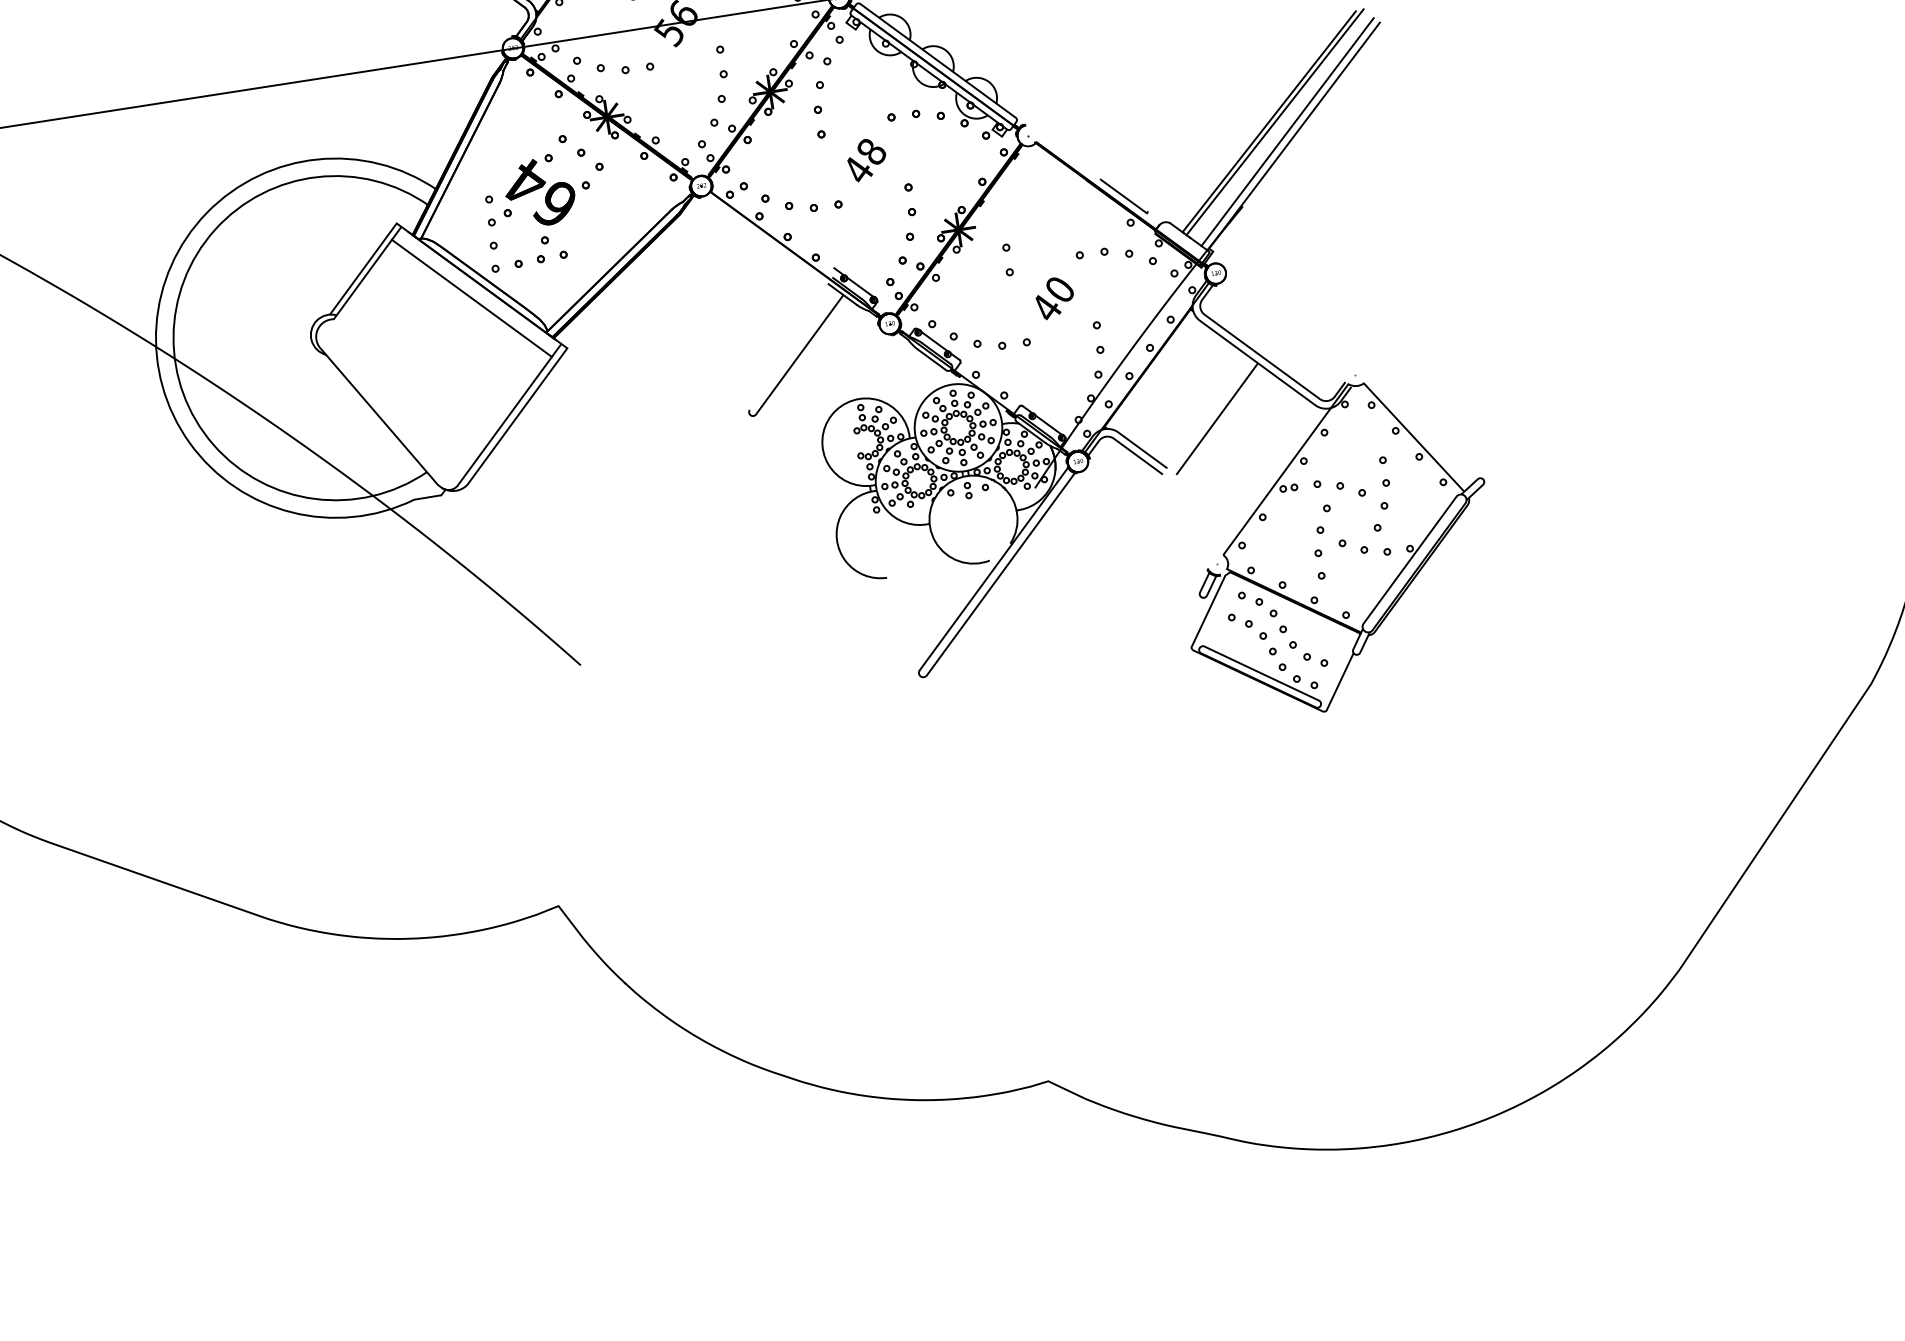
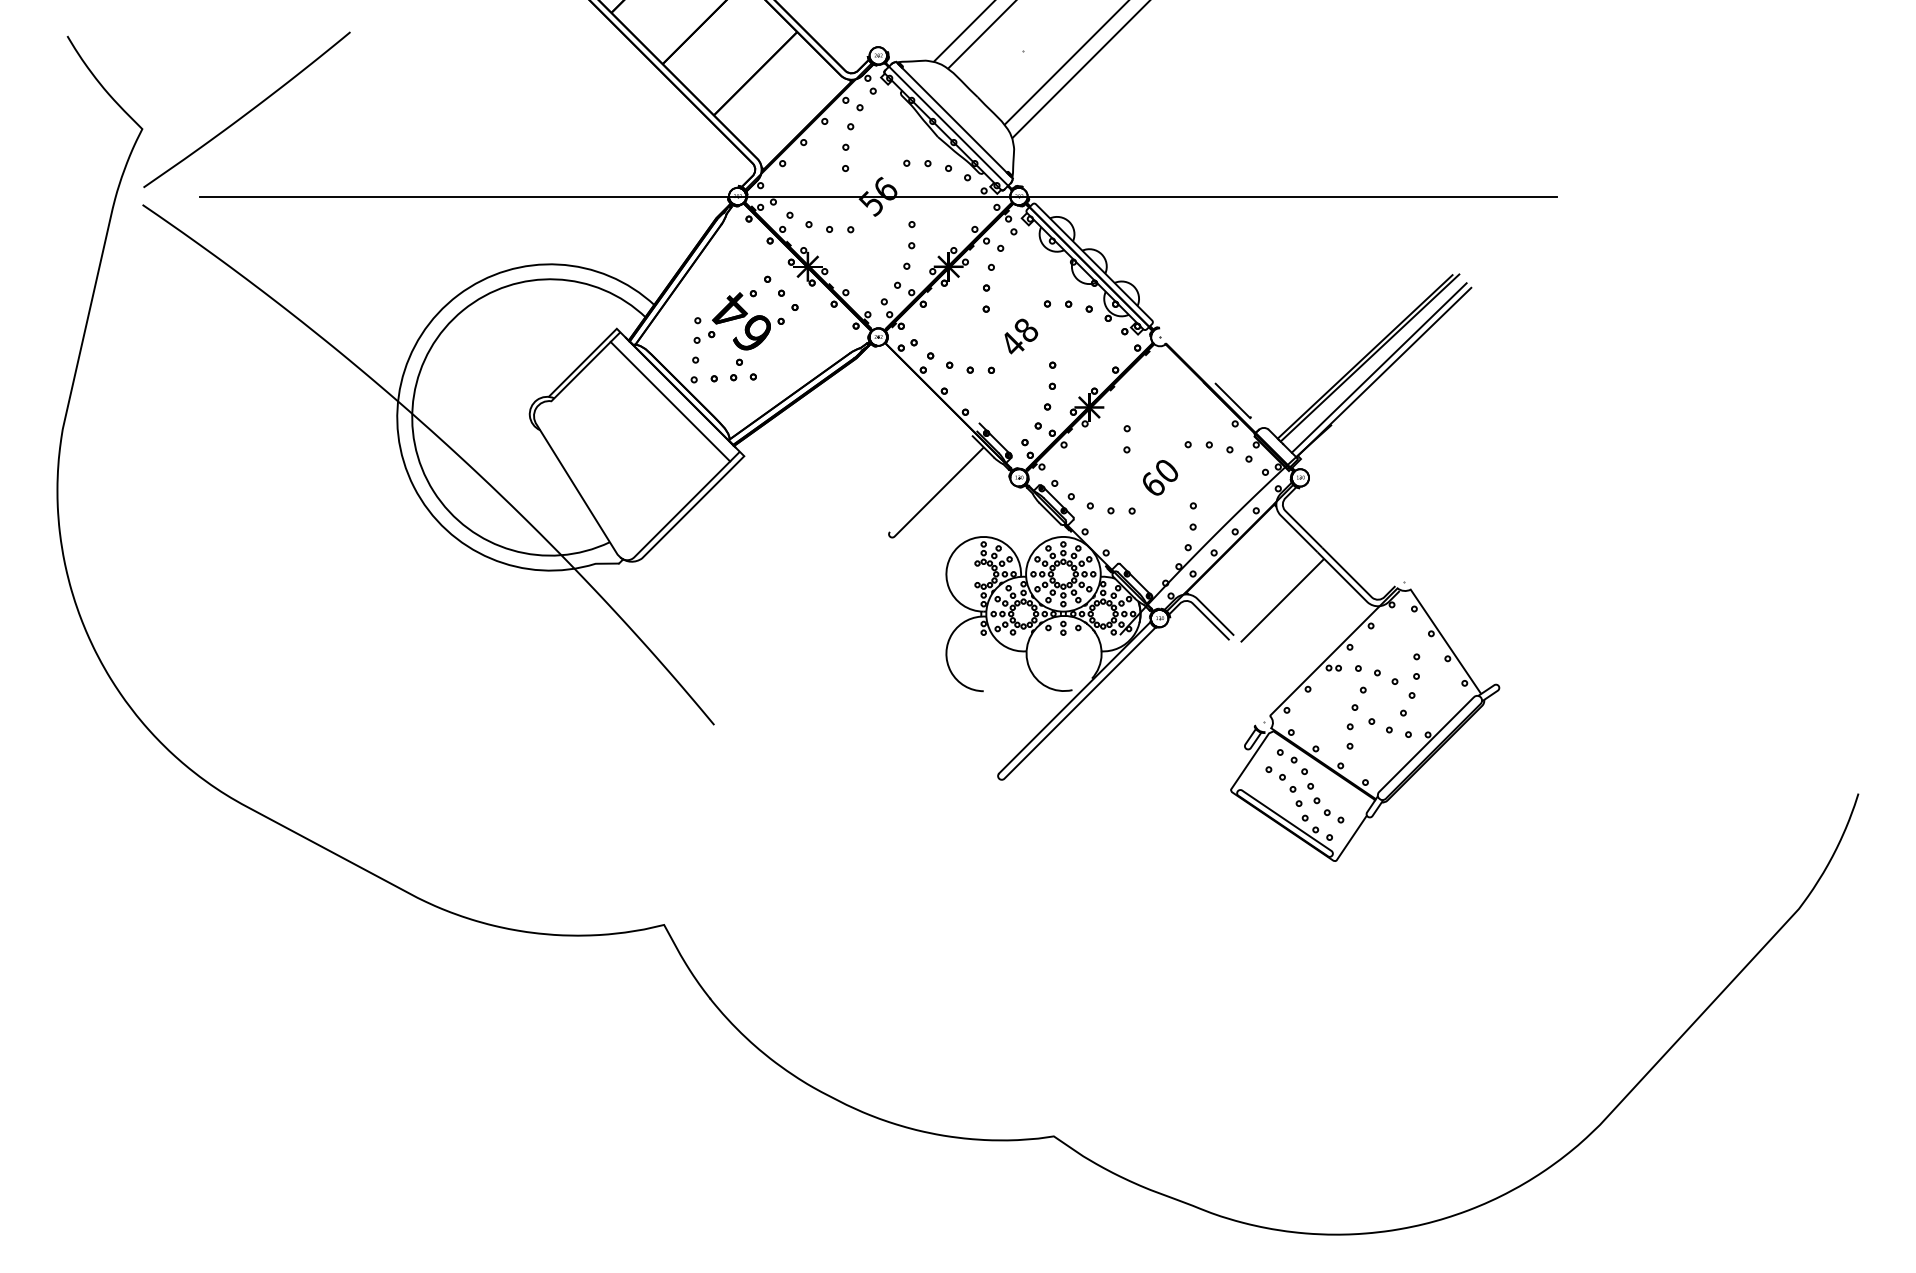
text: (1047, 306) -> (1154, 483), 40 -> 60

